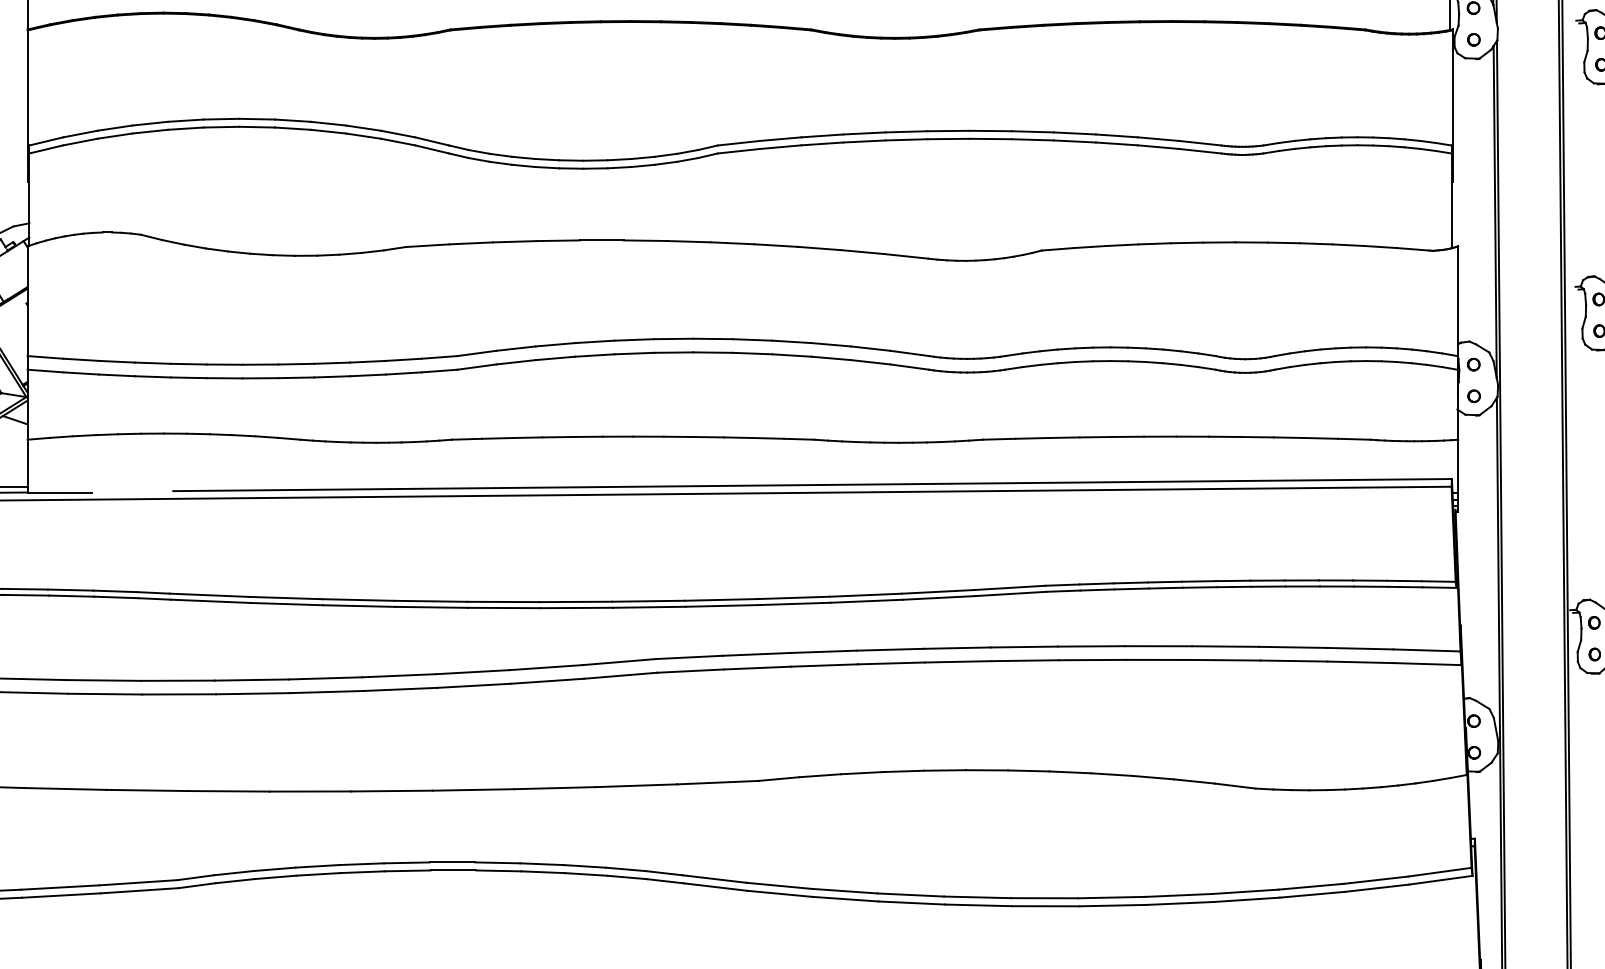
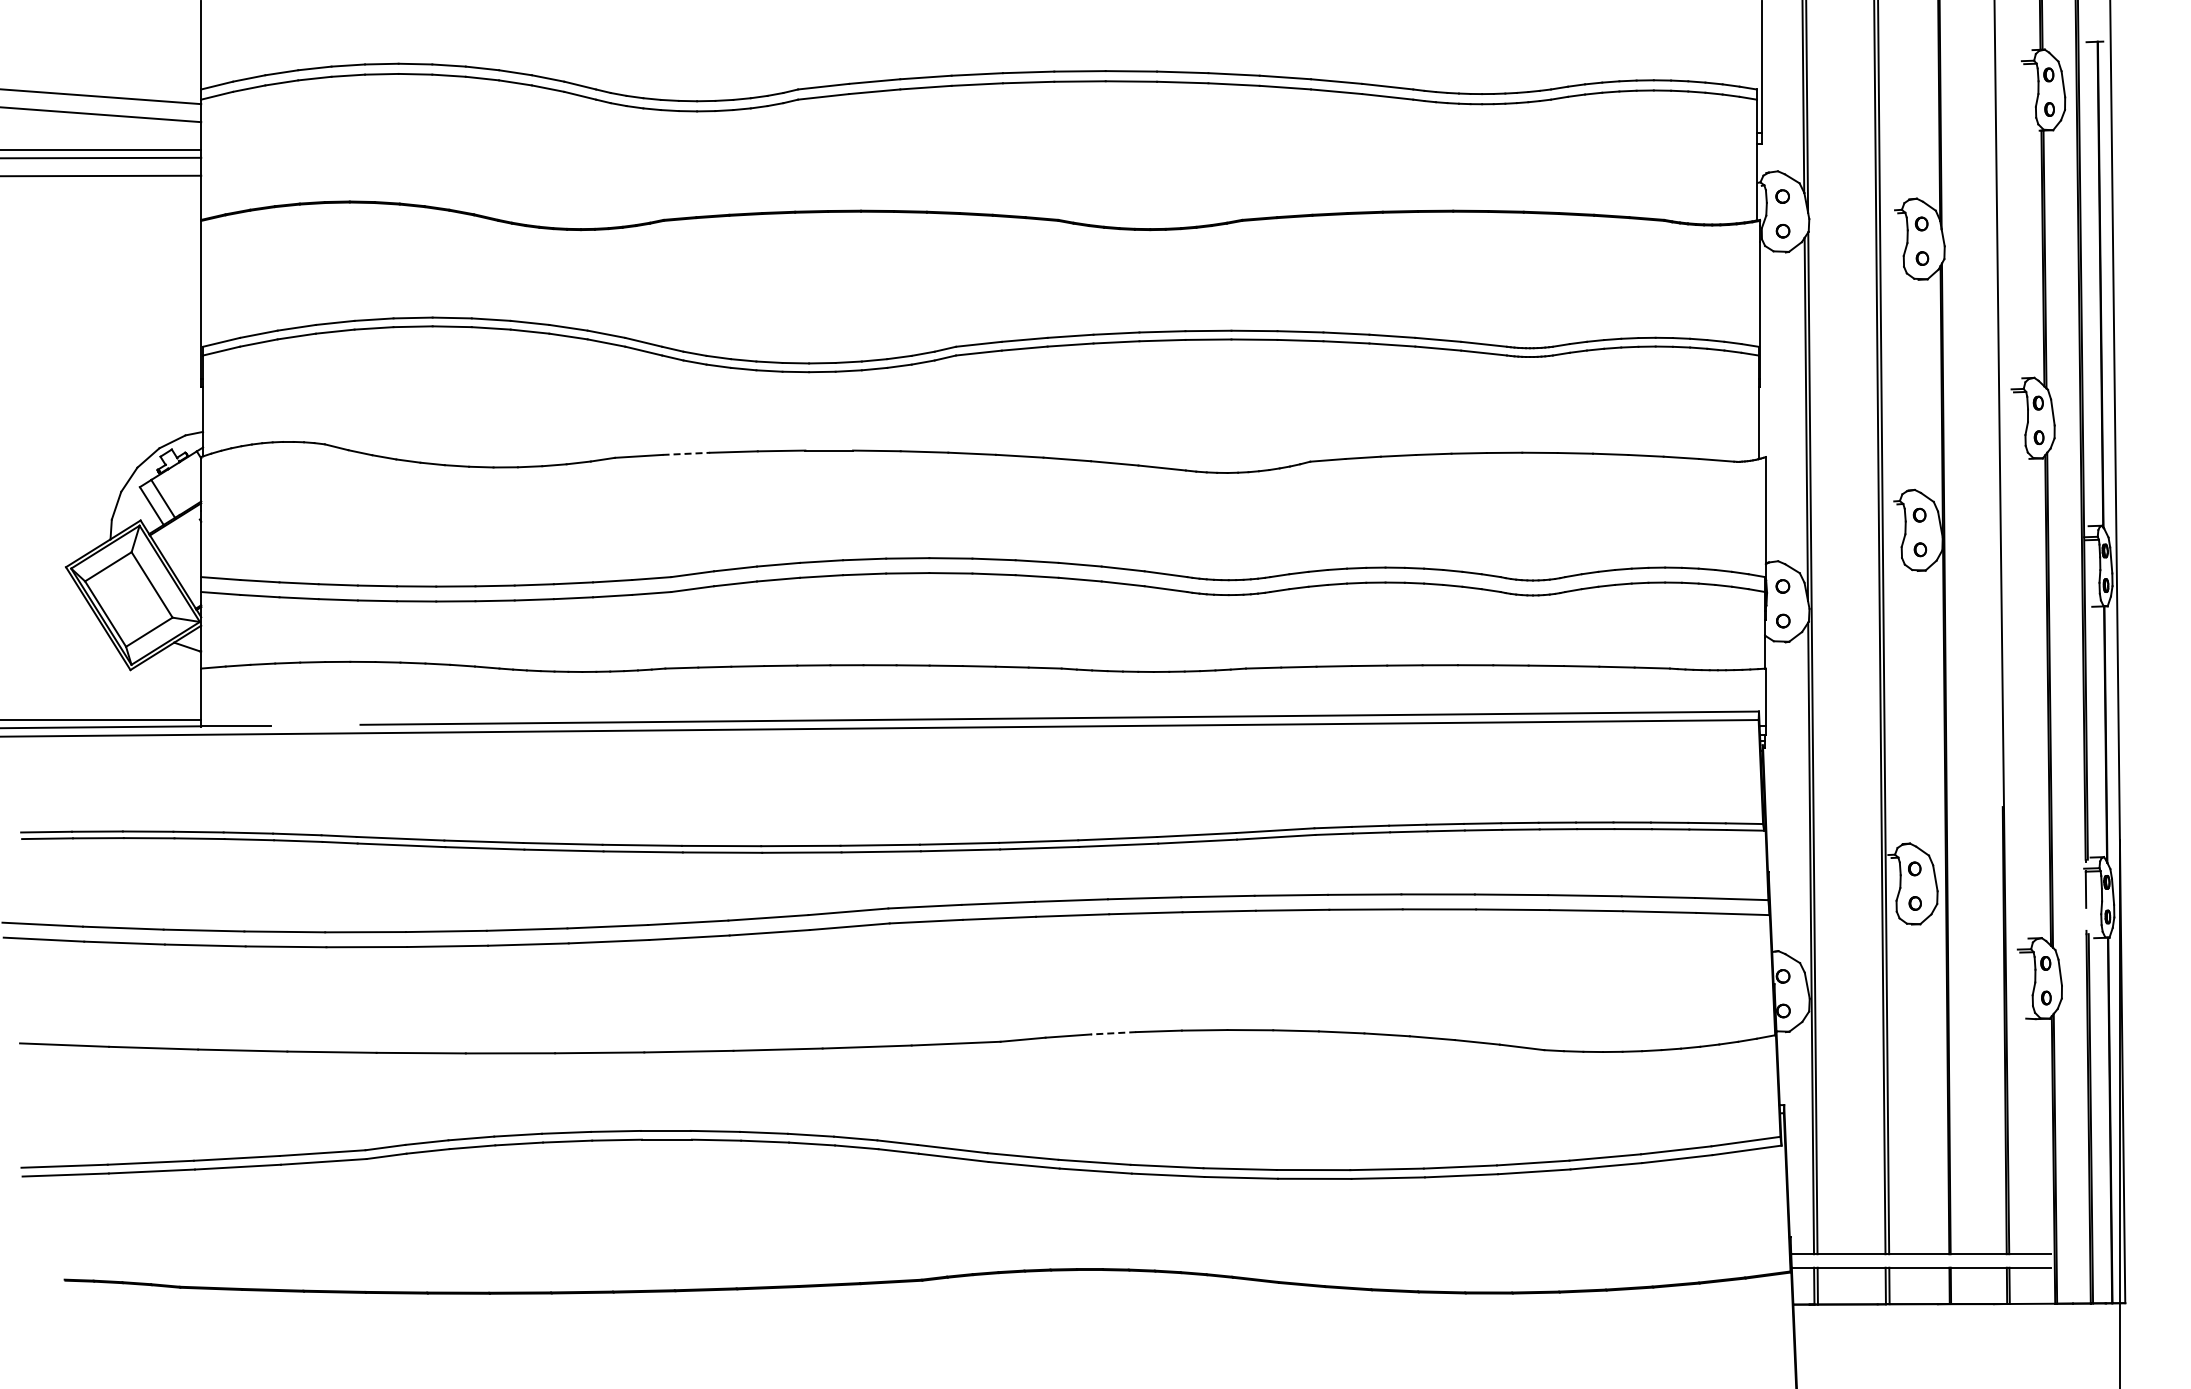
line: (471, 243) -> (686, 453), solid -> dashed
line: (861, 773) -> (1113, 1033), solid -> dashed

